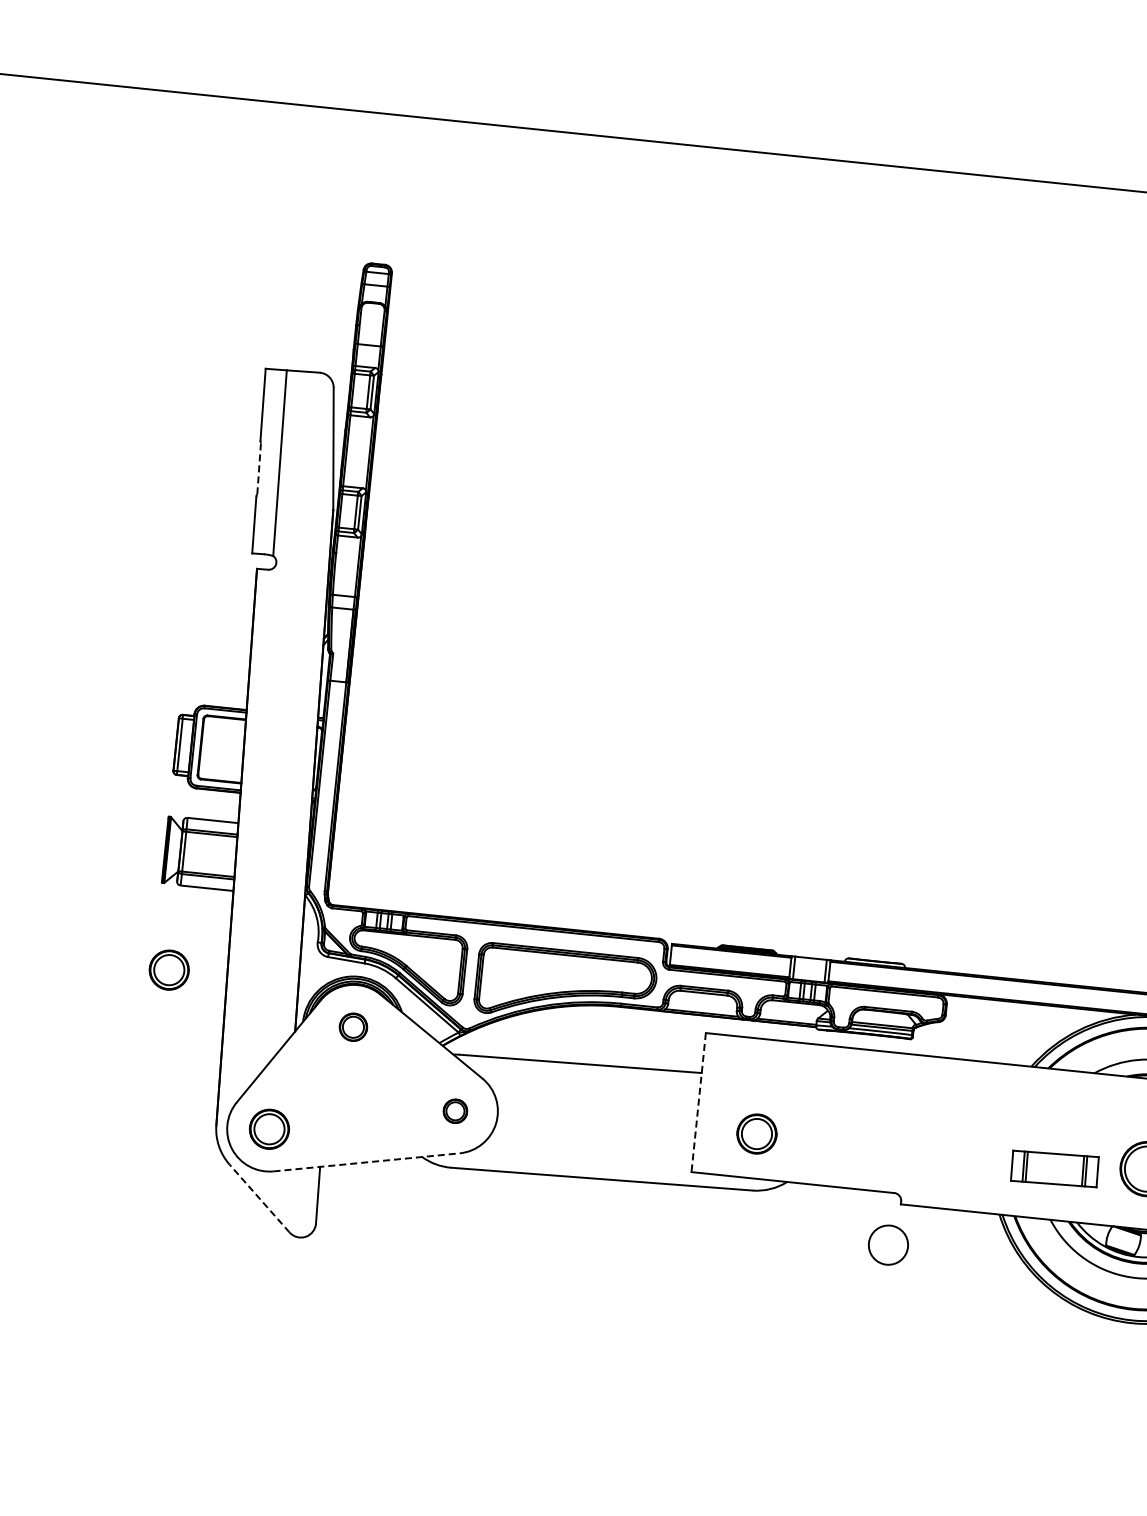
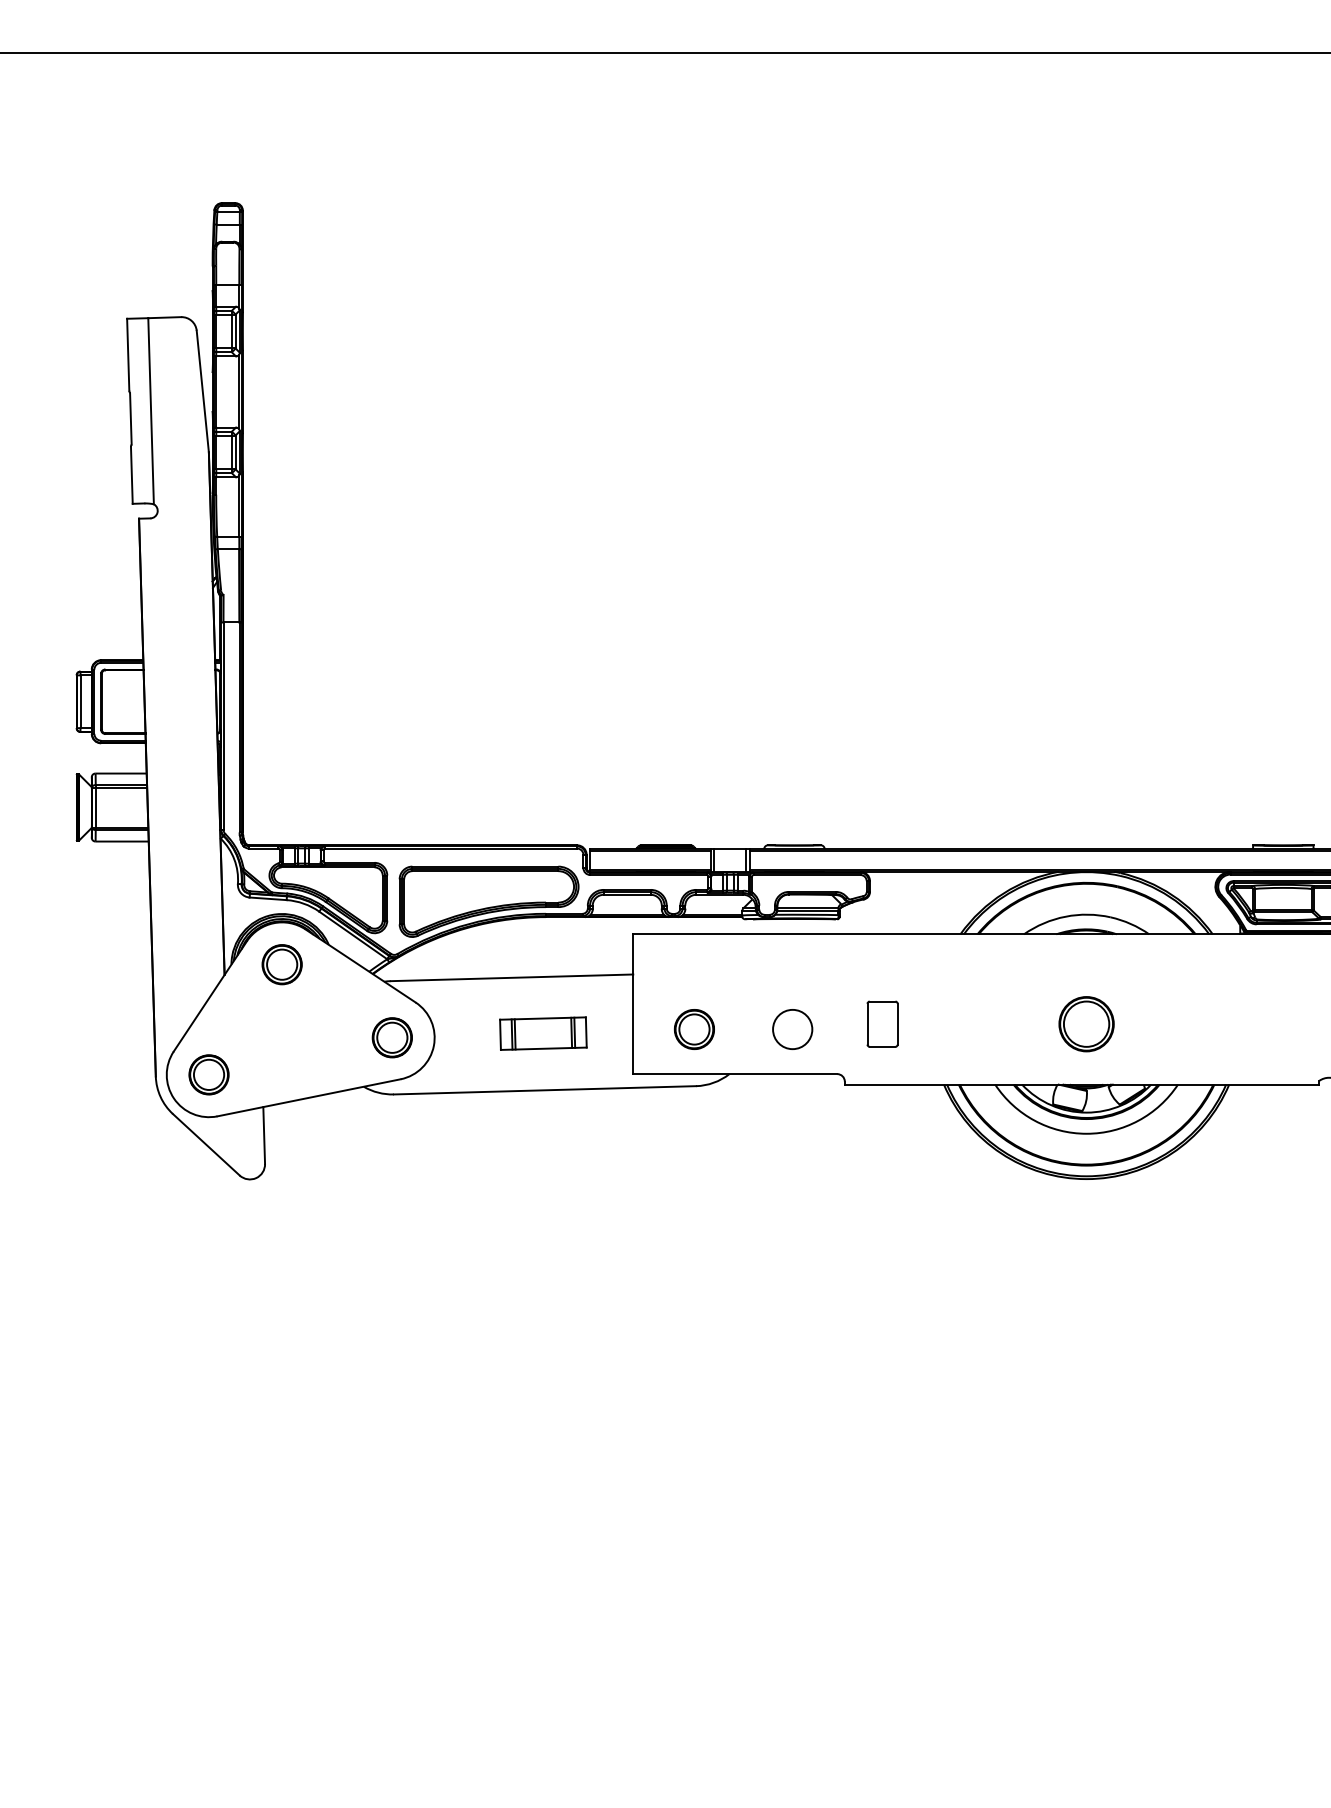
line: (258, 468) -> (130, 418), dashed -> solid
part: (168, 969) -> (92, 926), removed
part: (352, 1026) -> (281, 964), size x1.43
line: (698, 1102) -> (633, 1004), dashed -> solid
part: (454, 1110) -> (391, 1037), size x1.67
part: (944, 1147) -> (882, 1023), added
line: (367, 1162) -> (309, 1097), dashed -> solid
part: (1055, 1168) -> (543, 1033), moved
line: (258, 1198) -> (205, 1144), dashed -> solid
circle: (888, 1245) -> (792, 1029), moved

